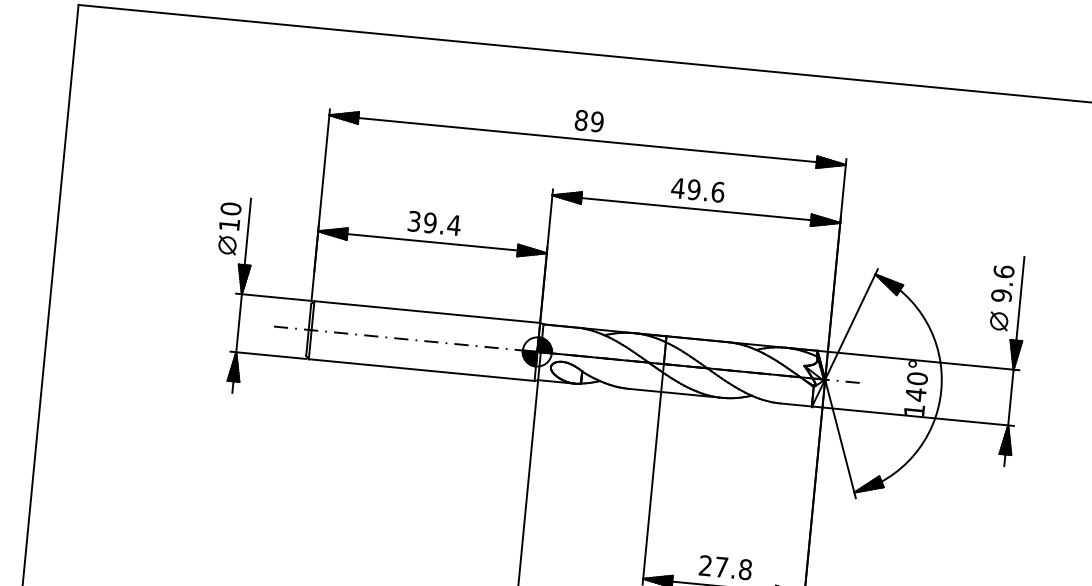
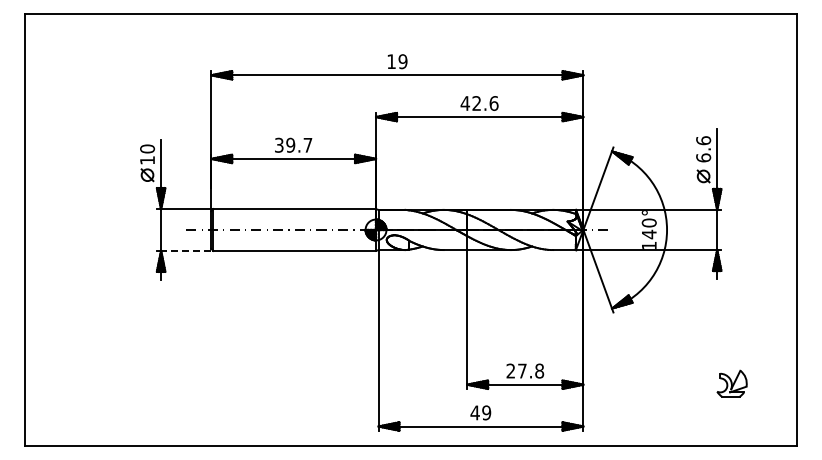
text: (581, 120) -> (391, 61), 89 -> 19
text: (693, 189) -> (476, 103), 49.6 -> 42.6
text: (453, 225) -> (307, 145), 39.4 -> 39.7
text: (1001, 295) -> (703, 157), 9.6 -> 6.6
line: (270, 354) -> (185, 250), solid -> dashed

